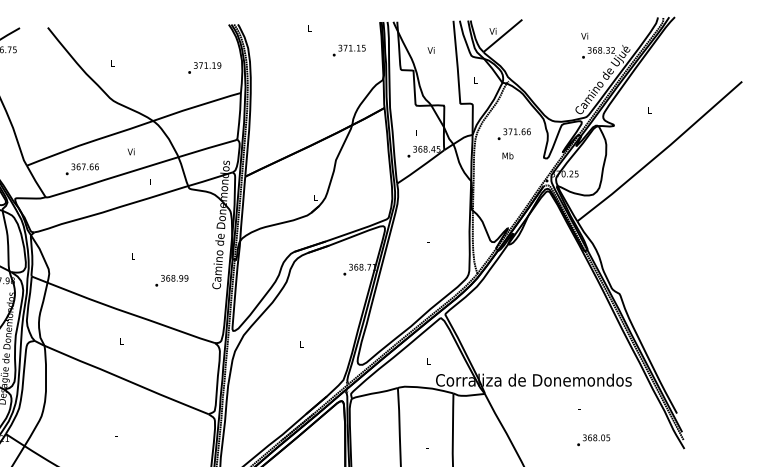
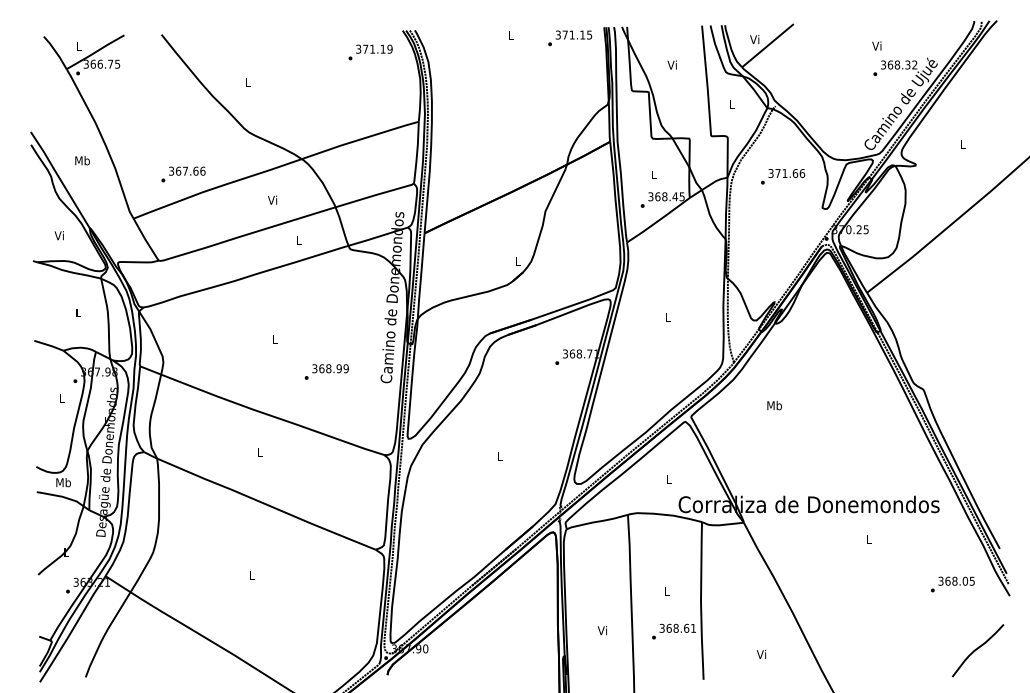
text: (349, 50) -> (570, 38), moved
text: (204, 68) -> (370, 52), moved
text: (507, 155) -> (774, 405), moved
text: (82, 169) -> (183, 174), moved
text: (593, 440) -> (952, 584), moved

